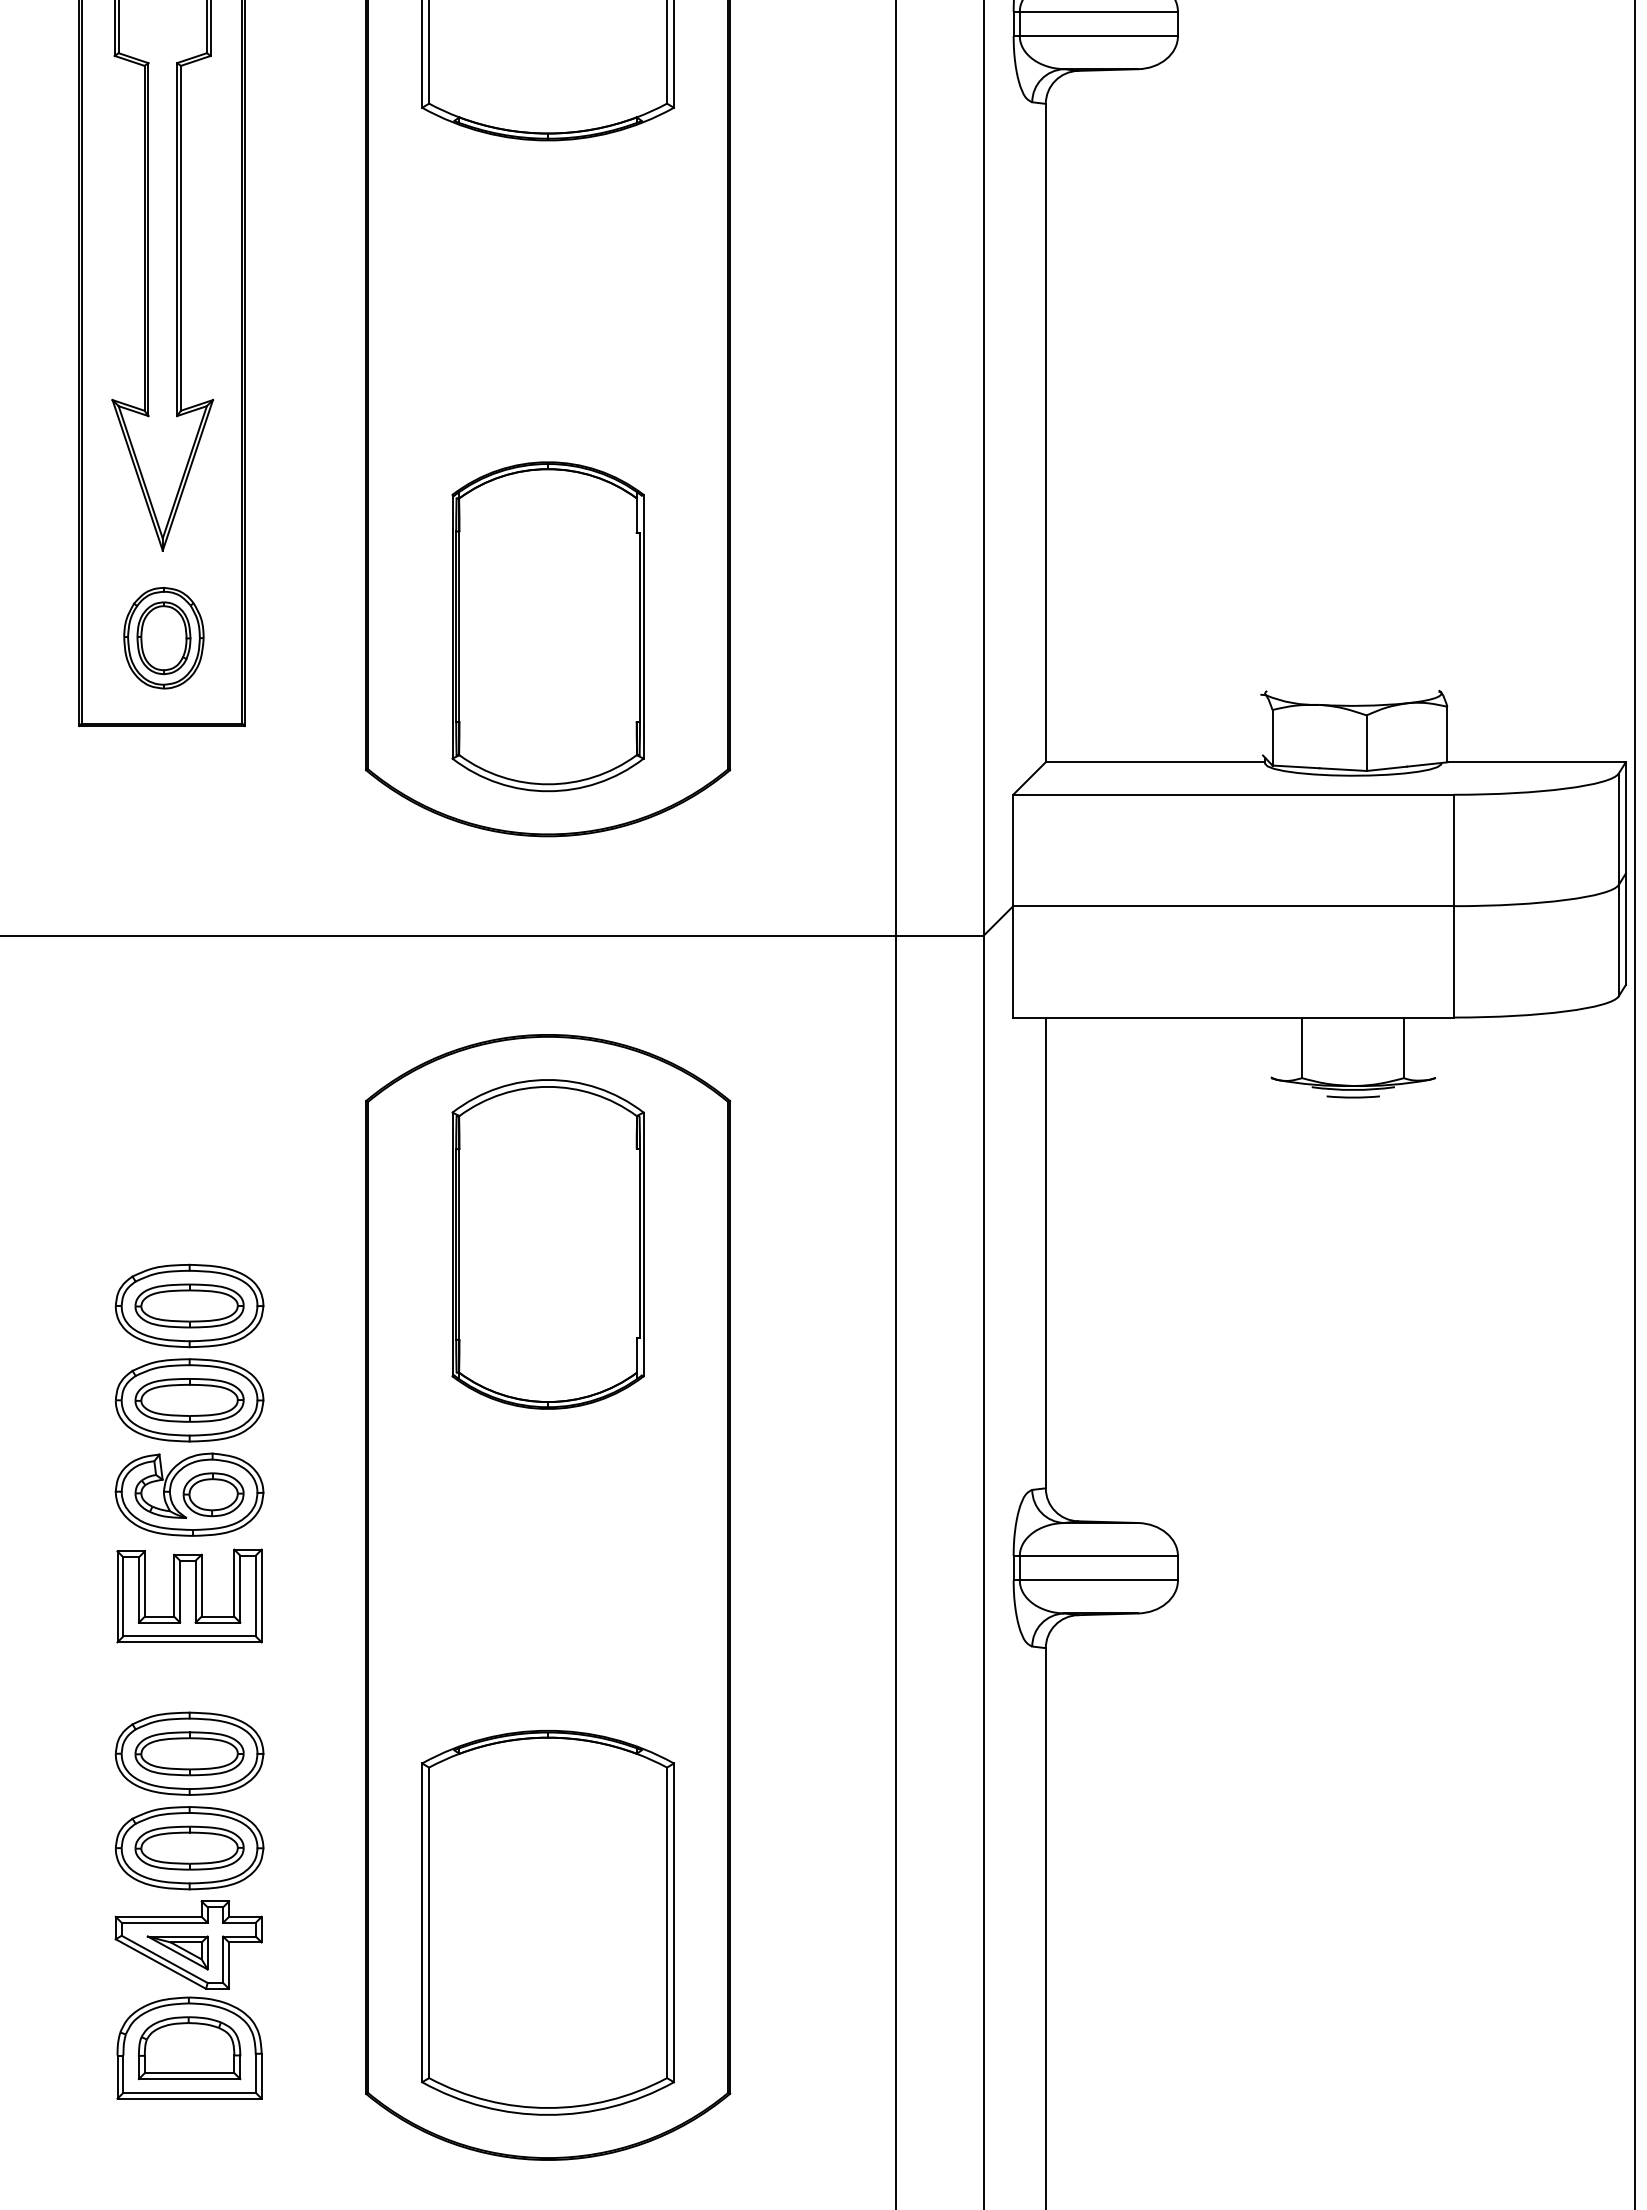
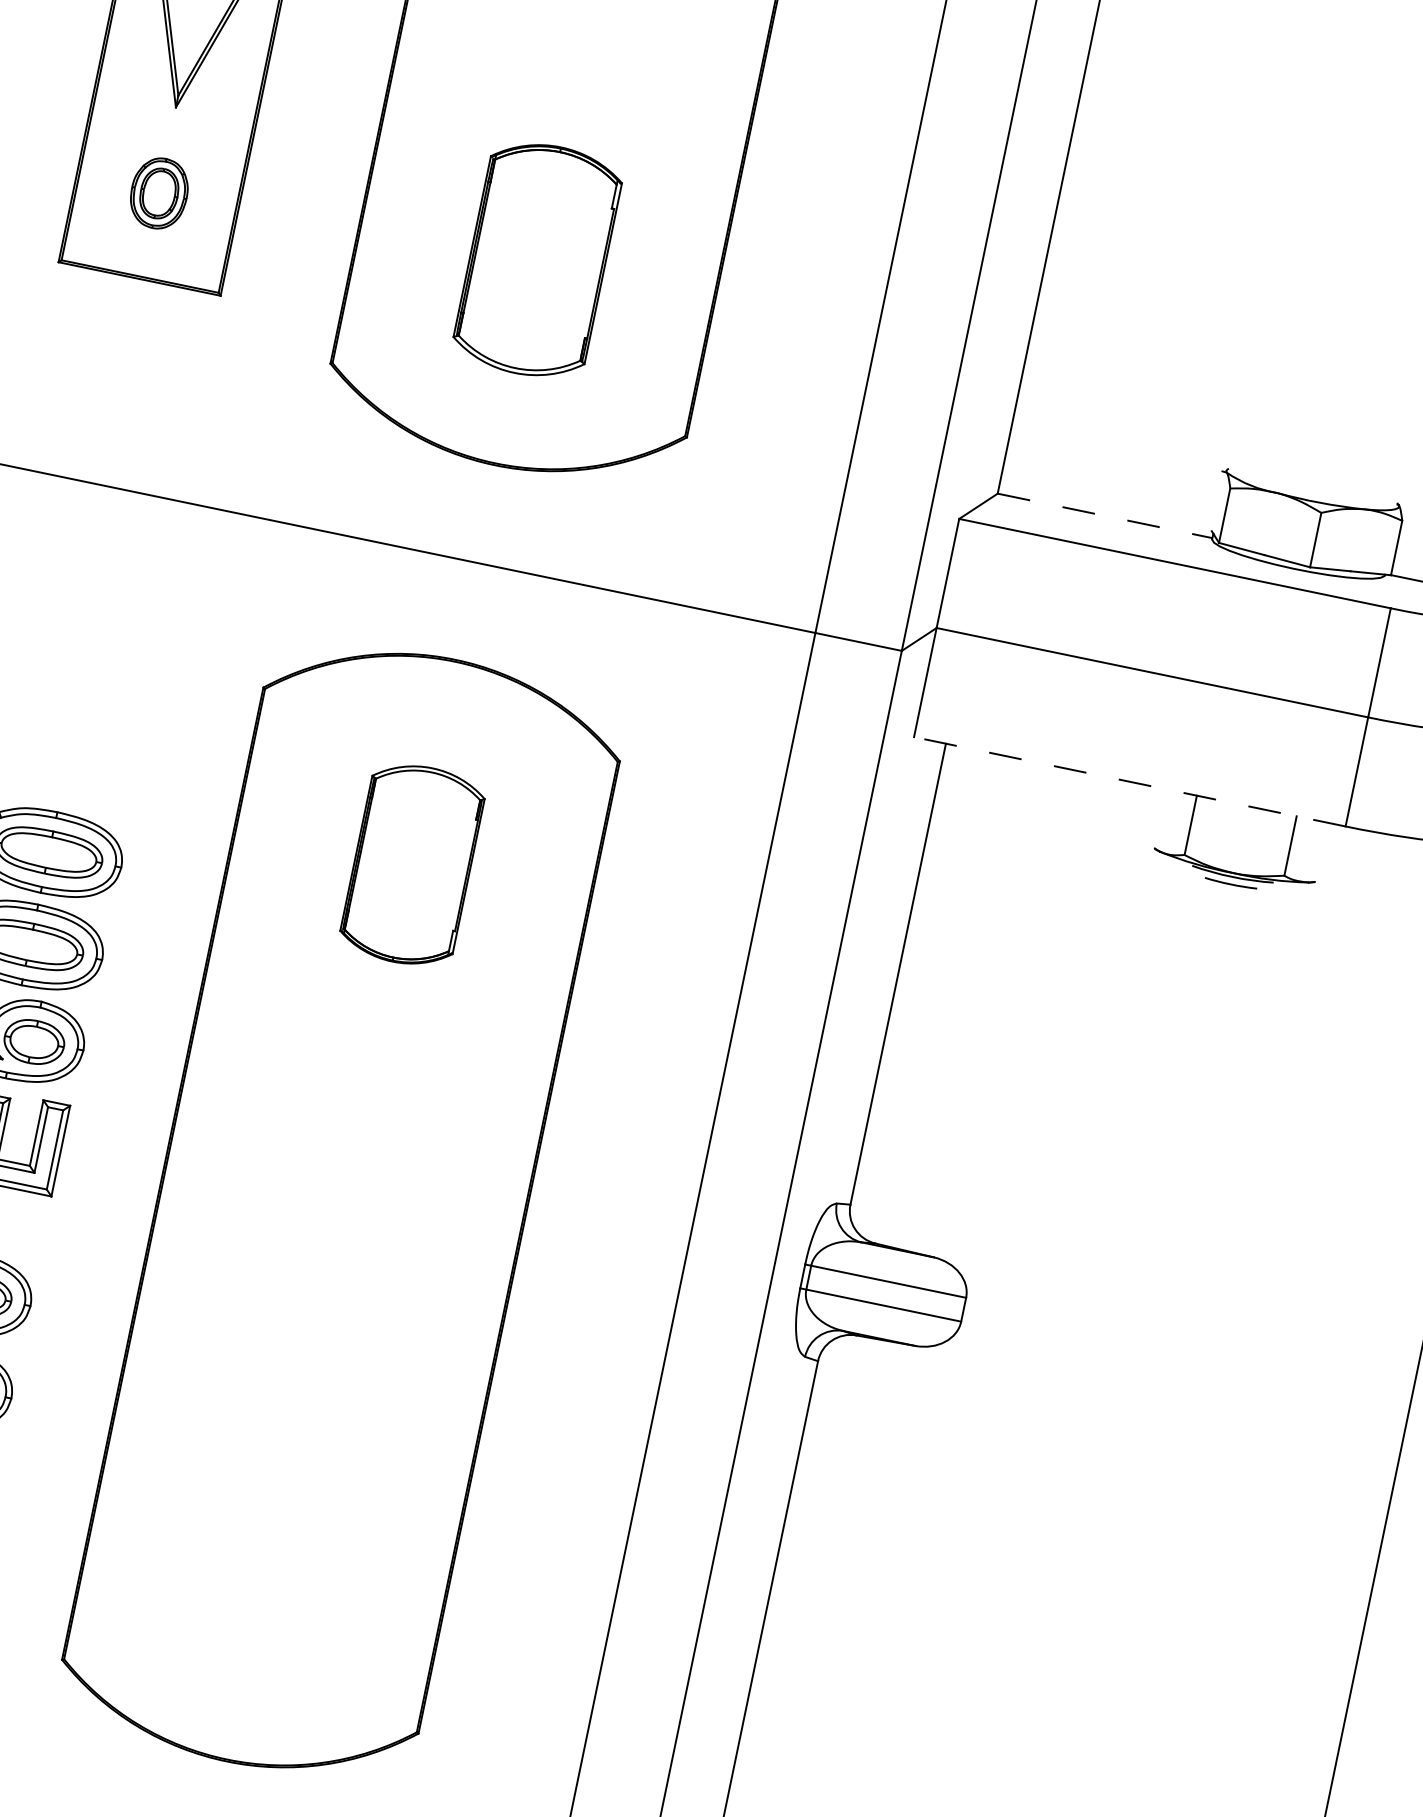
part: (547, 626) -> (537, 259), size x0.7
part: (163, 638) -> (158, 193), size x0.7
line: (1155, 762) -> (1105, 516), solid -> dashed
line: (1233, 1017) -> (1129, 781), solid -> dashed
part: (547, 1244) -> (411, 864), size x0.6
part: (547, 1922) -> (274, 1528), removed

